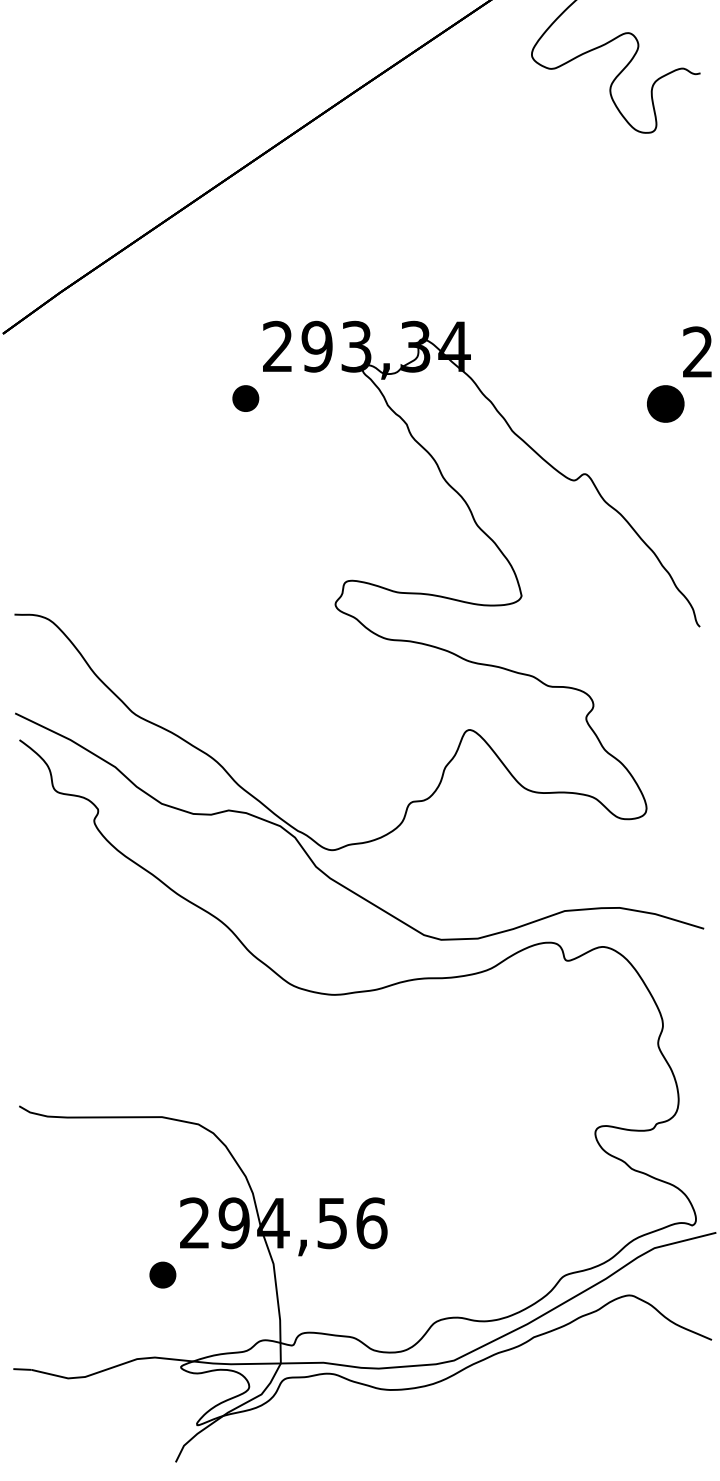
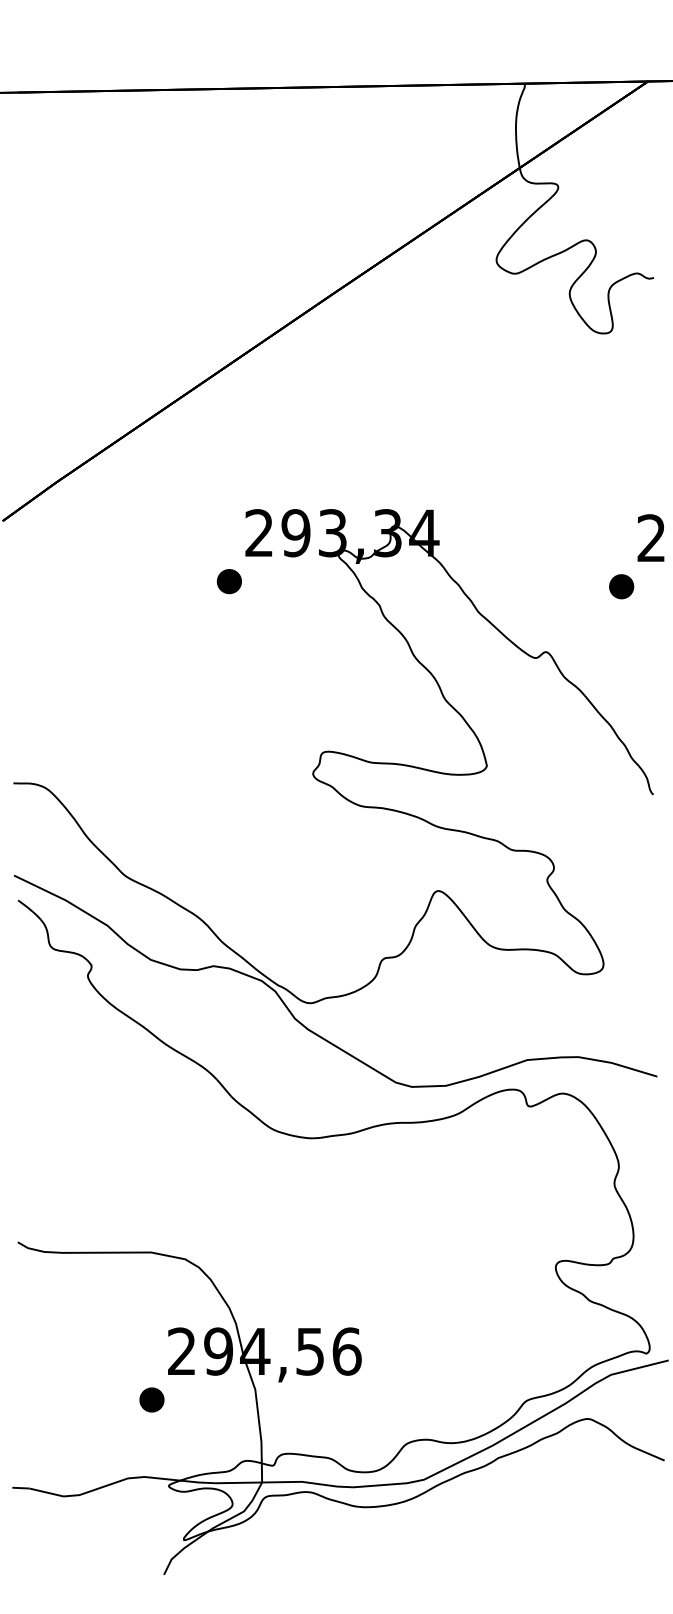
part: (665, 403) -> (621, 586), size x0.71

